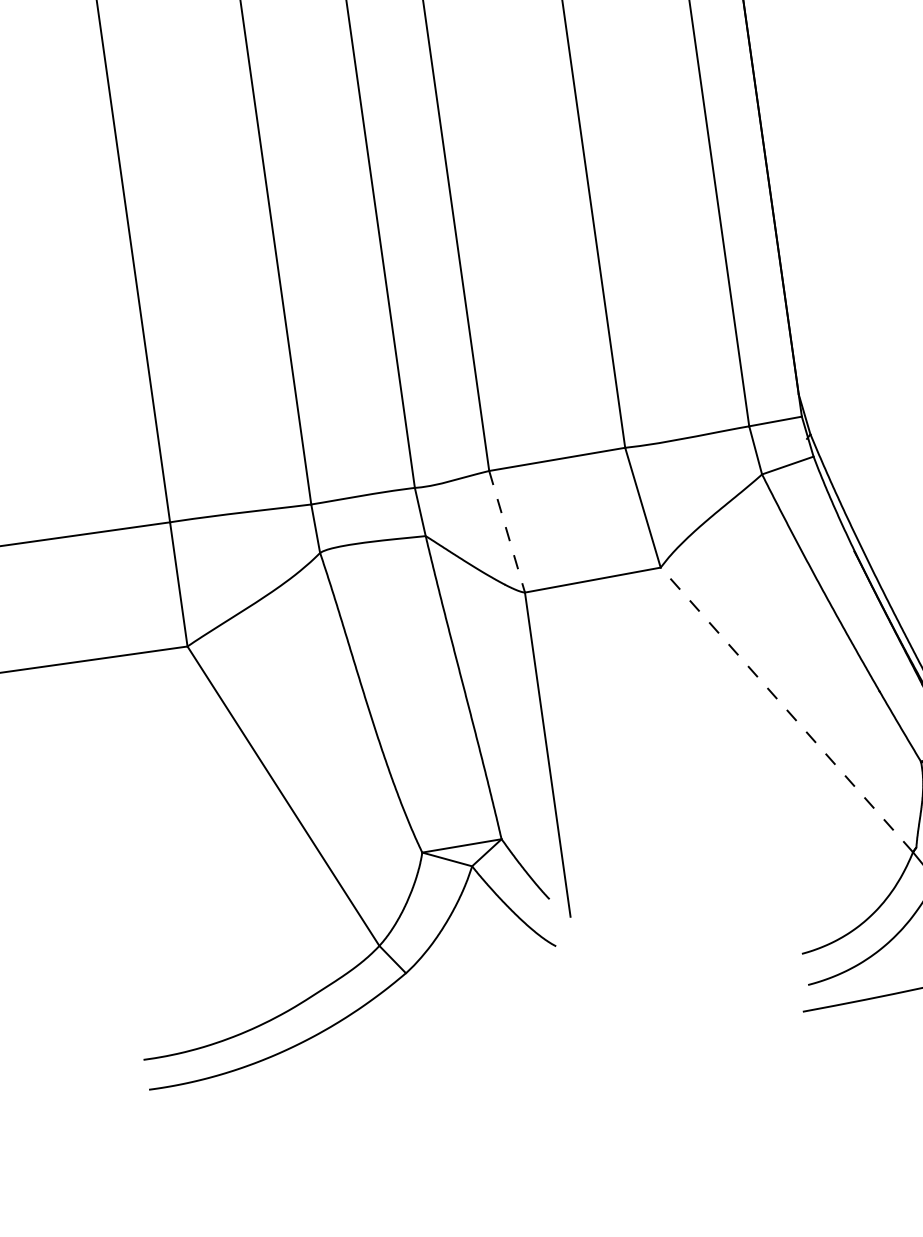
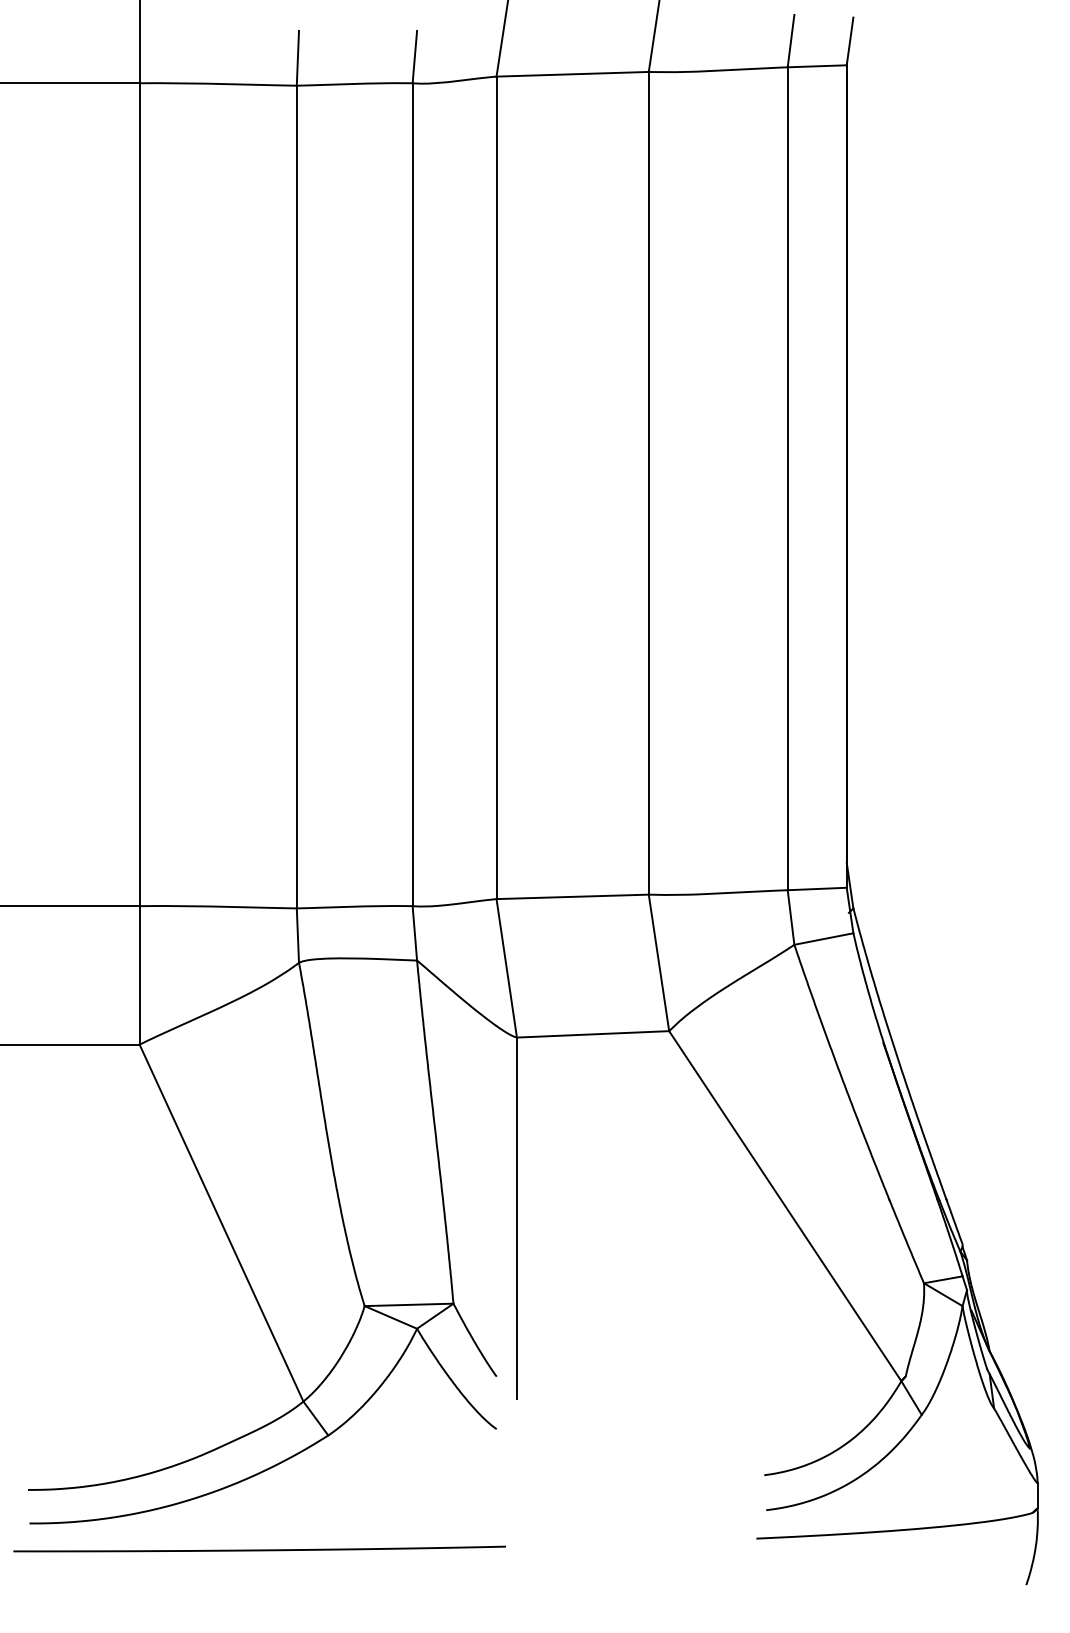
line: (506, 531) -> (506, 968), dashed -> solid
line: (787, 710) -> (785, 1206), dashed -> solid
curve: (358, 1084) -> (259, 1549), added

